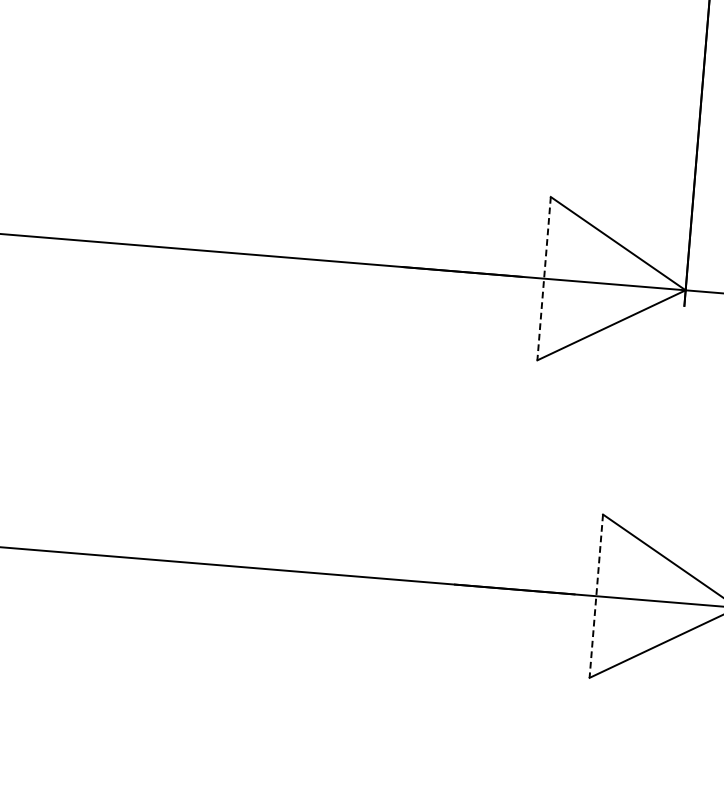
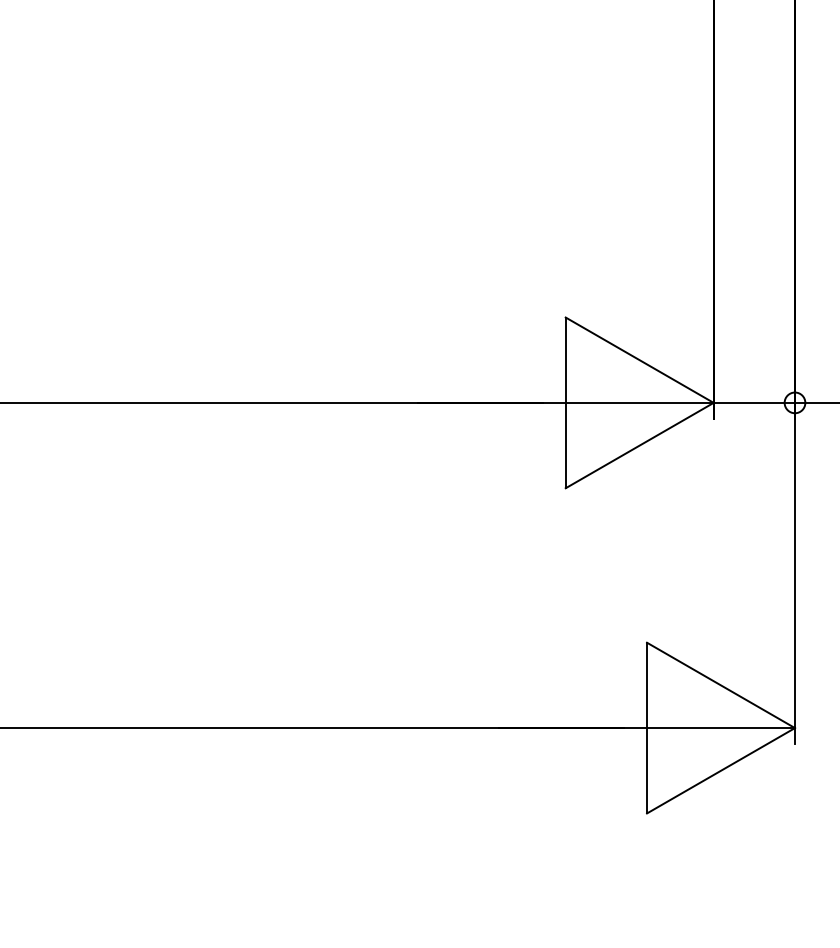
line: (543, 279) -> (565, 403), dashed -> solid
line: (596, 596) -> (647, 728), dashed -> solid

